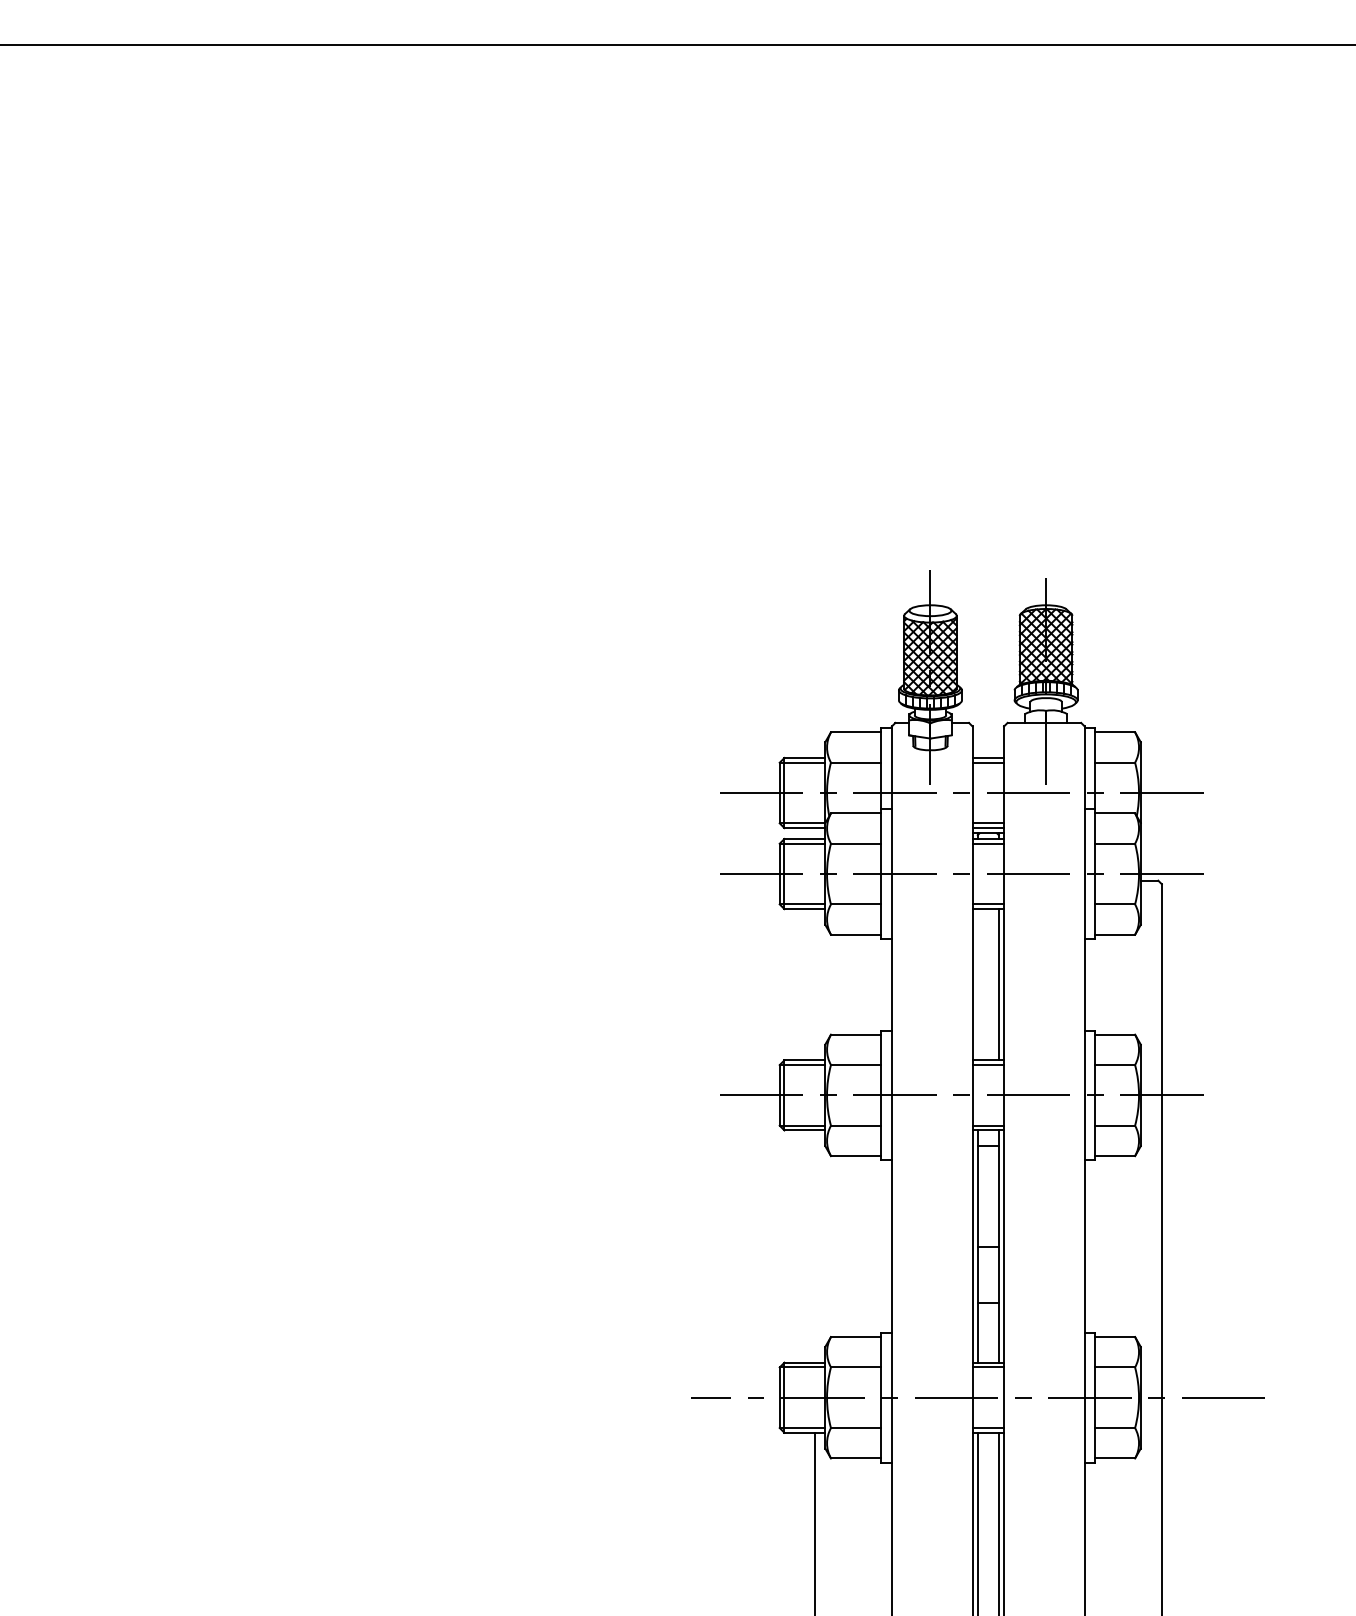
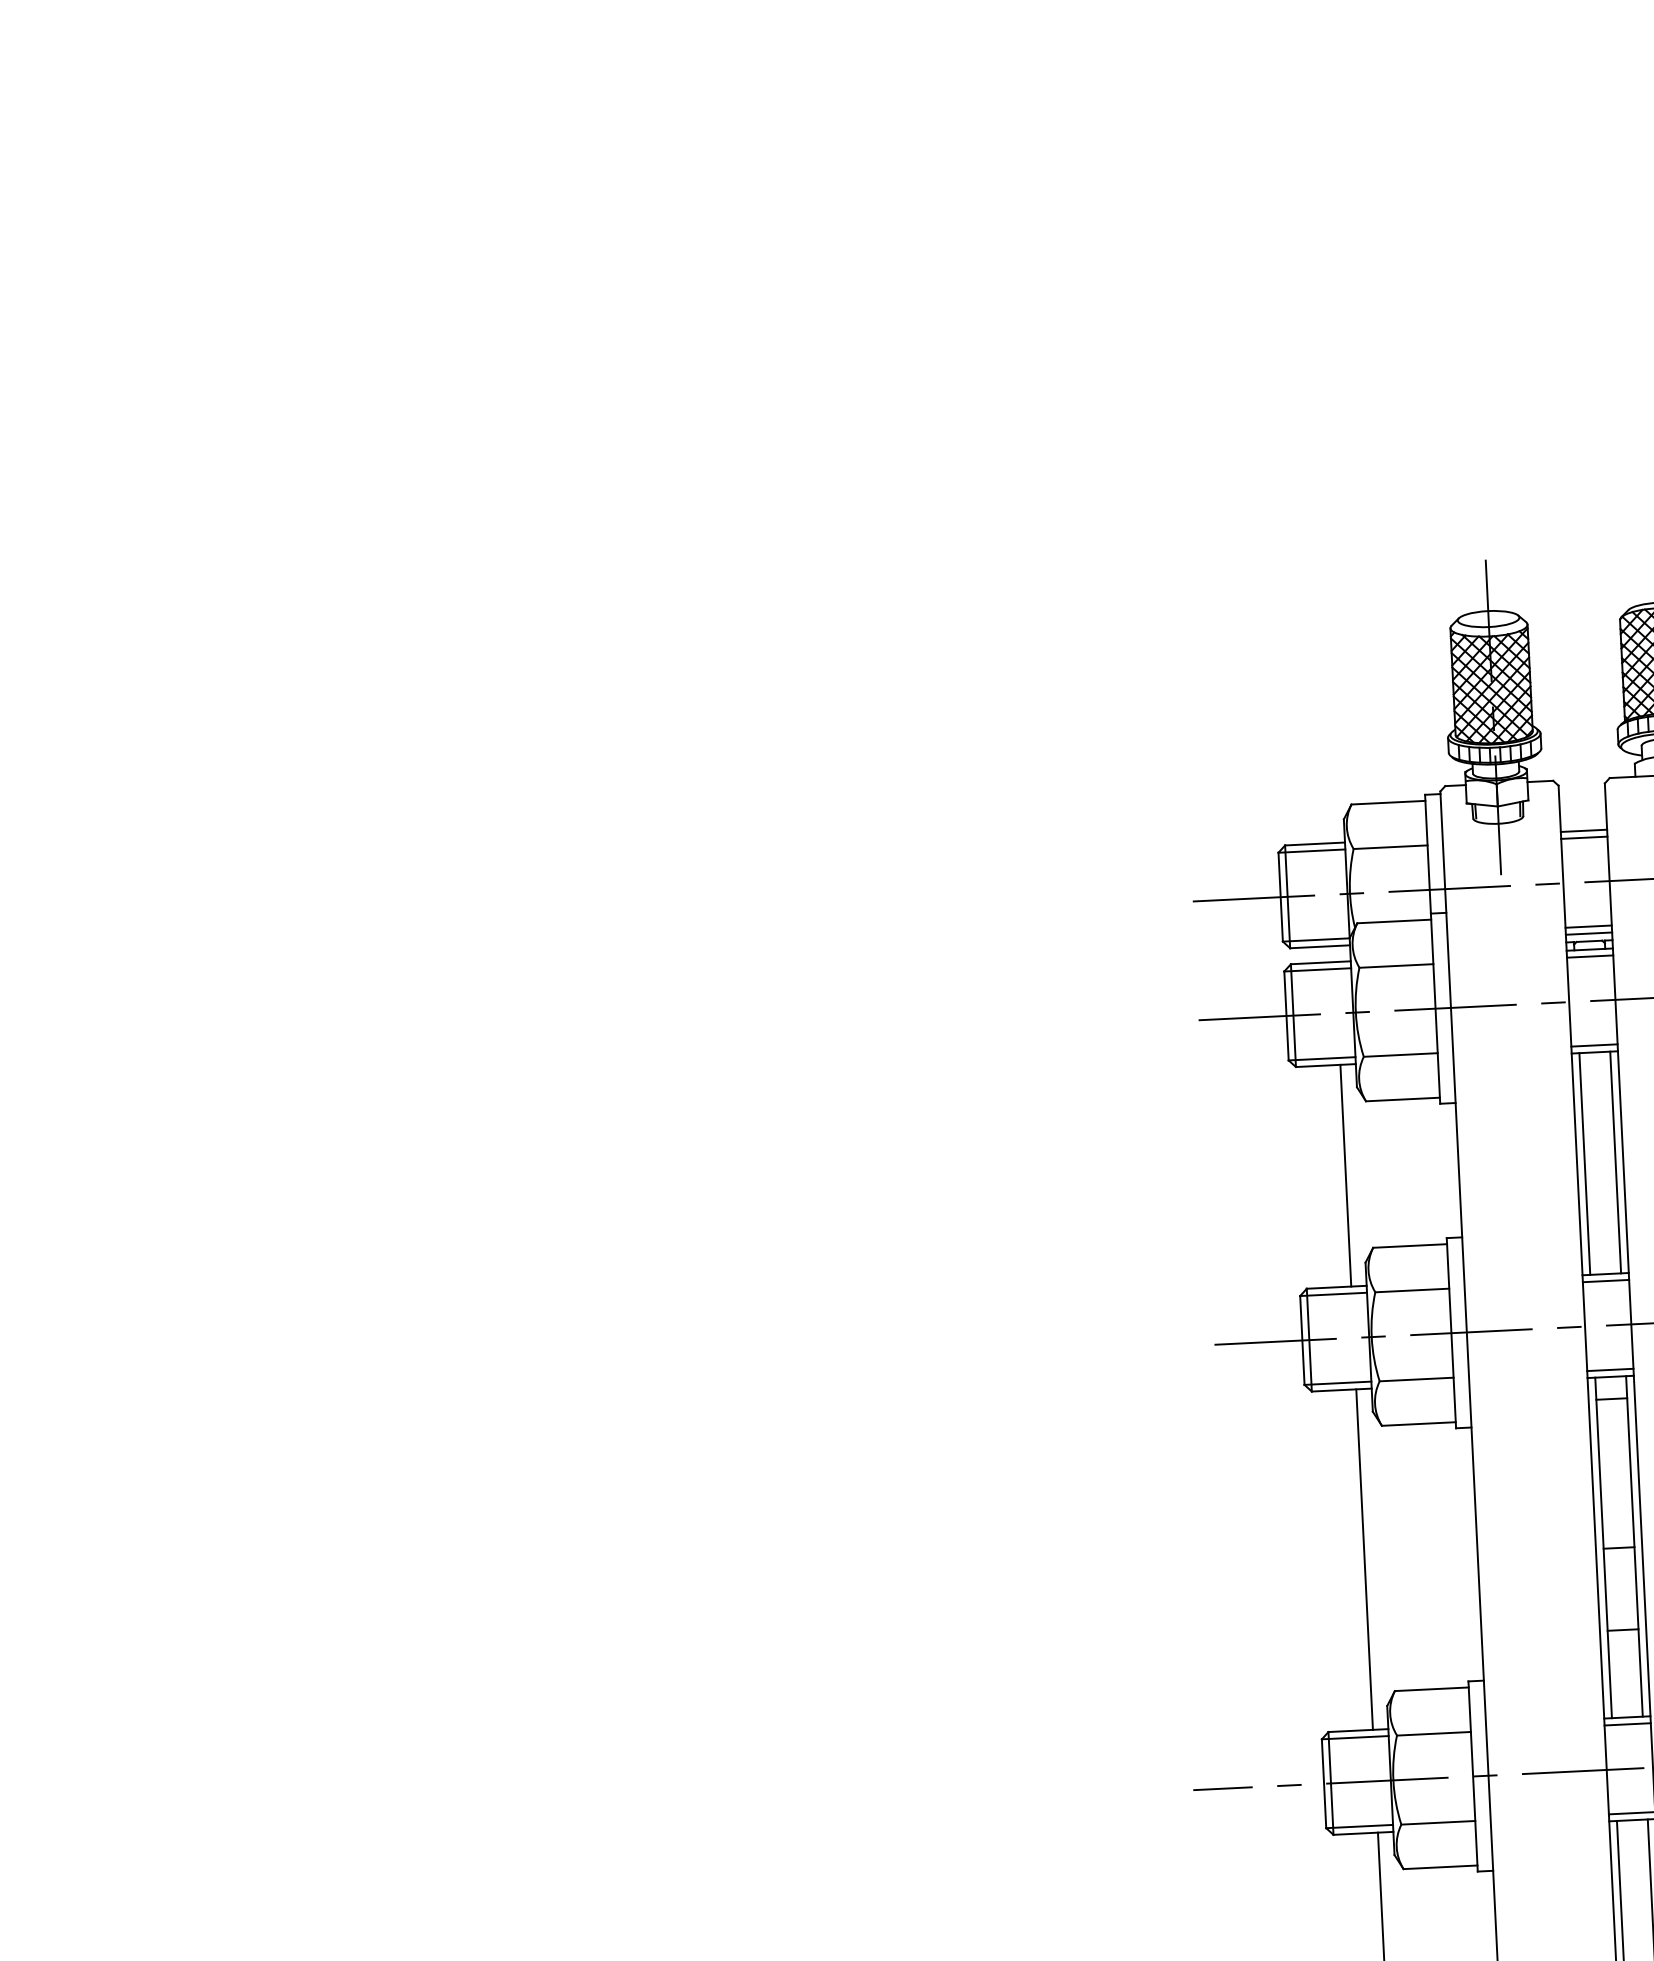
line: (814, 984) -> (1345, 1175), added
line: (977, 984) -> (1584, 1163), added
line: (814, 1246) -> (1364, 1559), added

